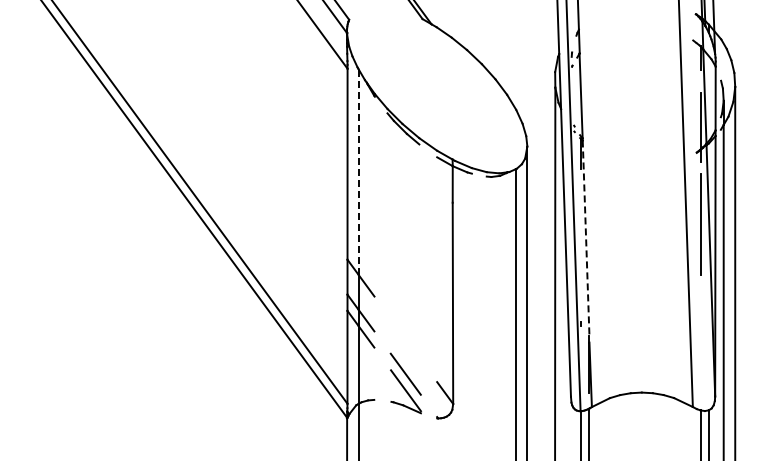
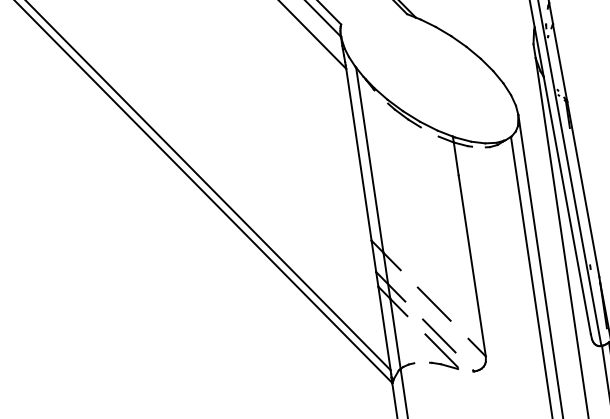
line: (358, 171) -> (369, 159), dashed -> solid
line: (586, 238) -> (583, 189), dashed -> solid
line: (405, 338) -> (434, 303), added

